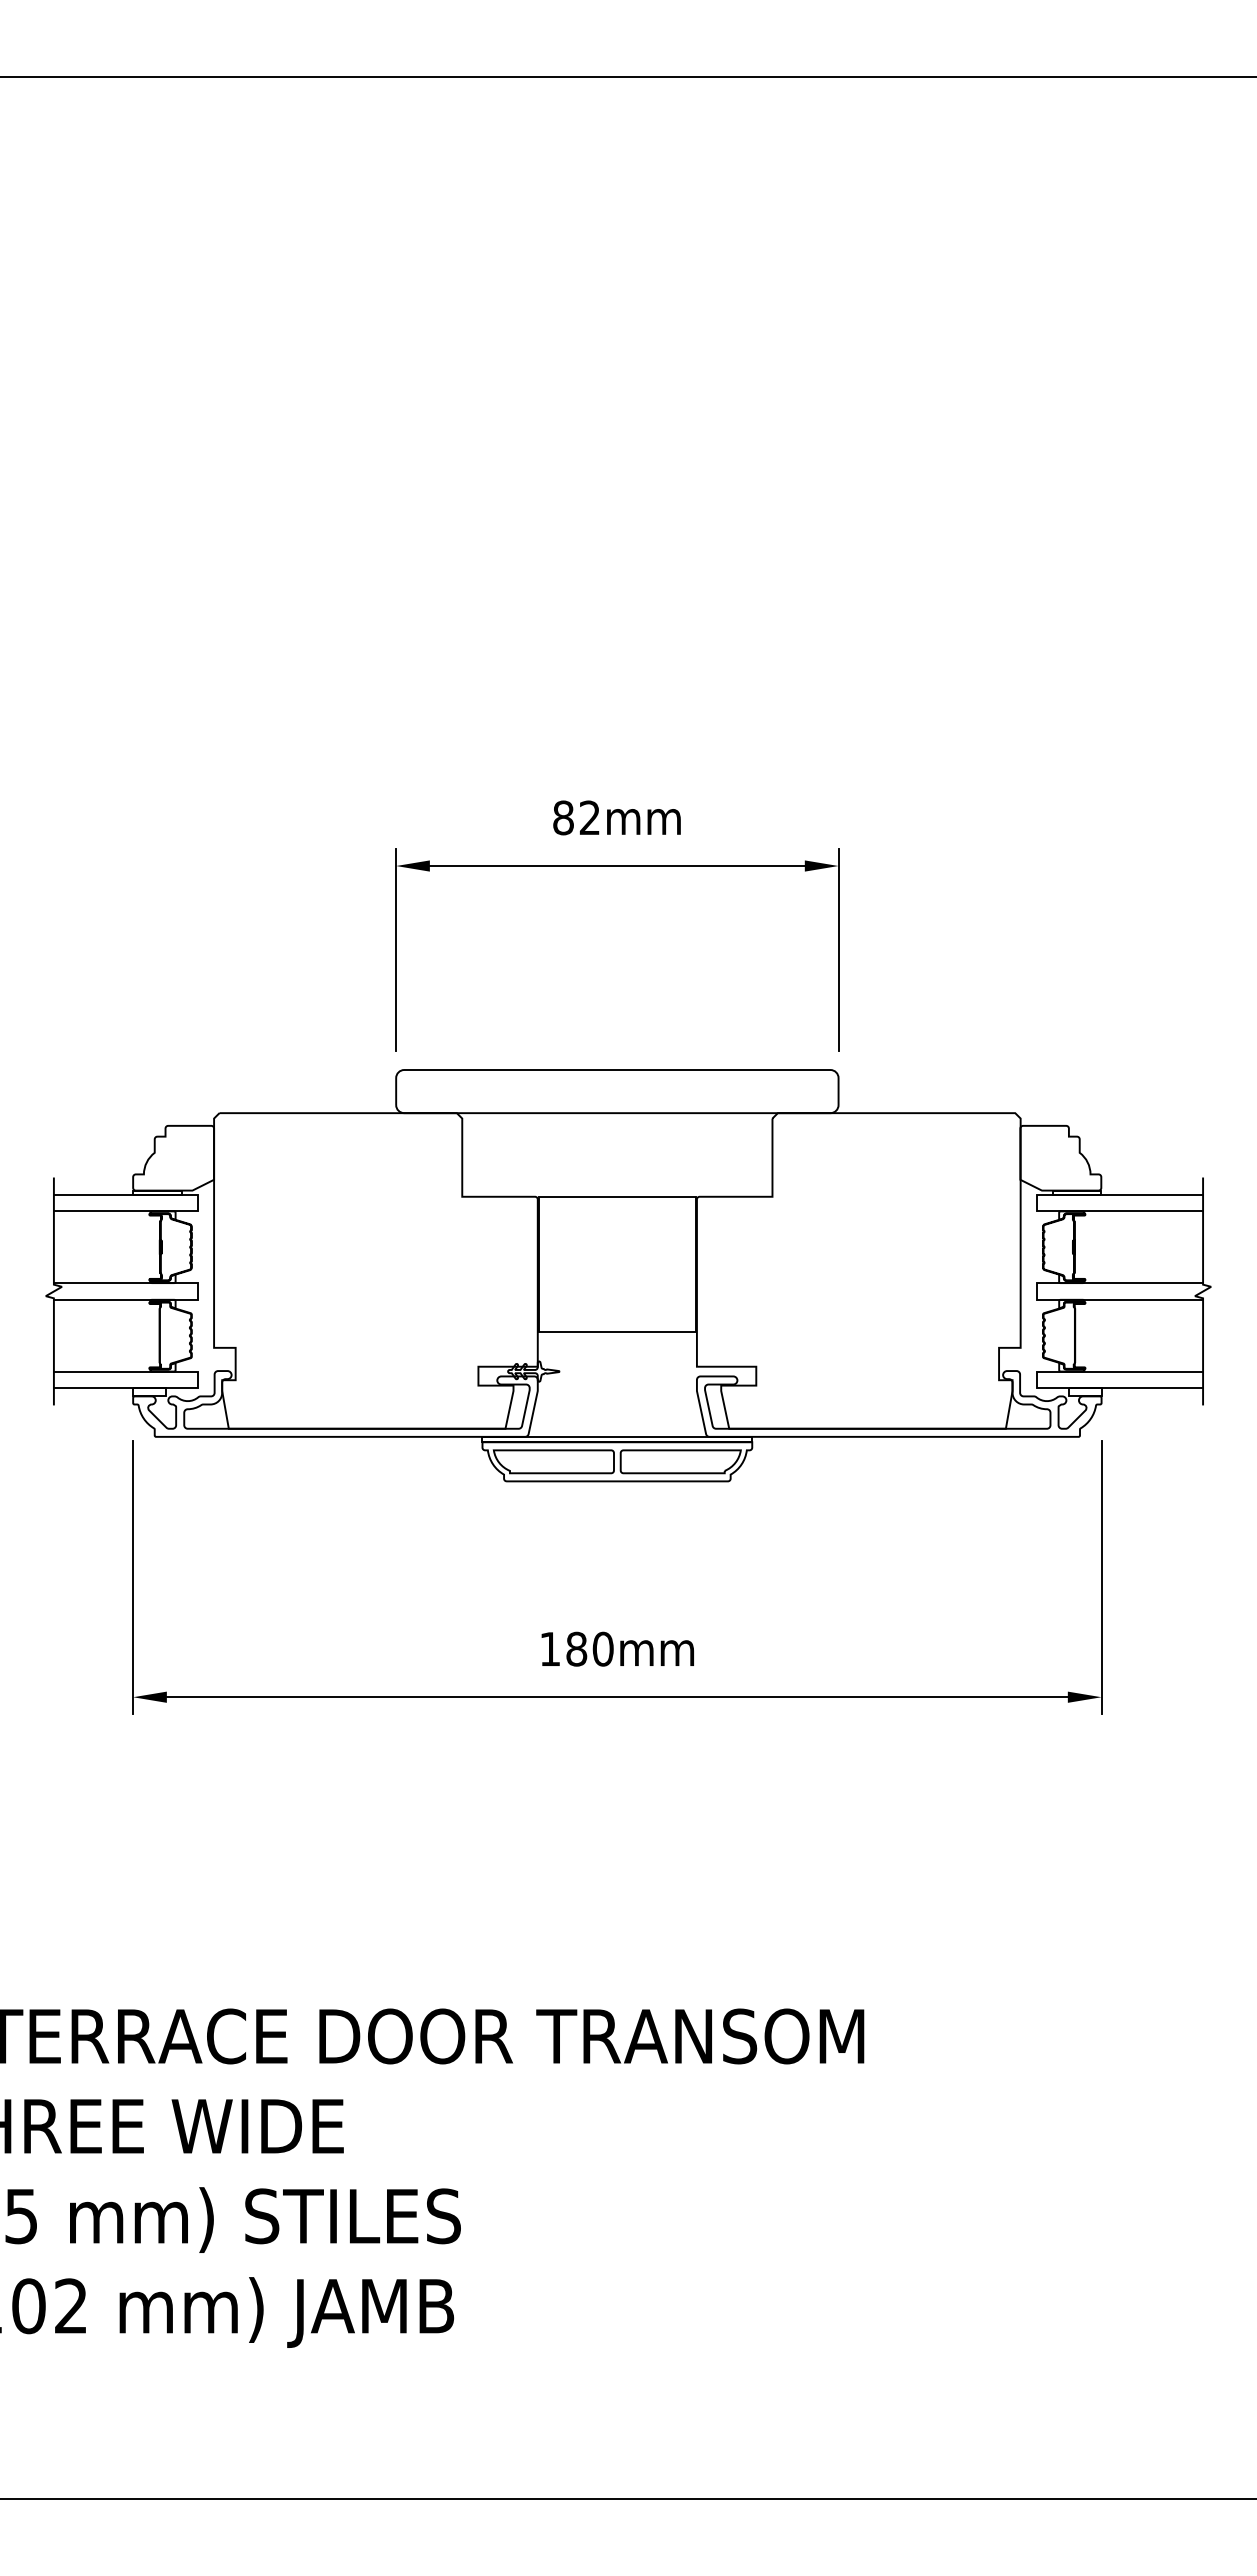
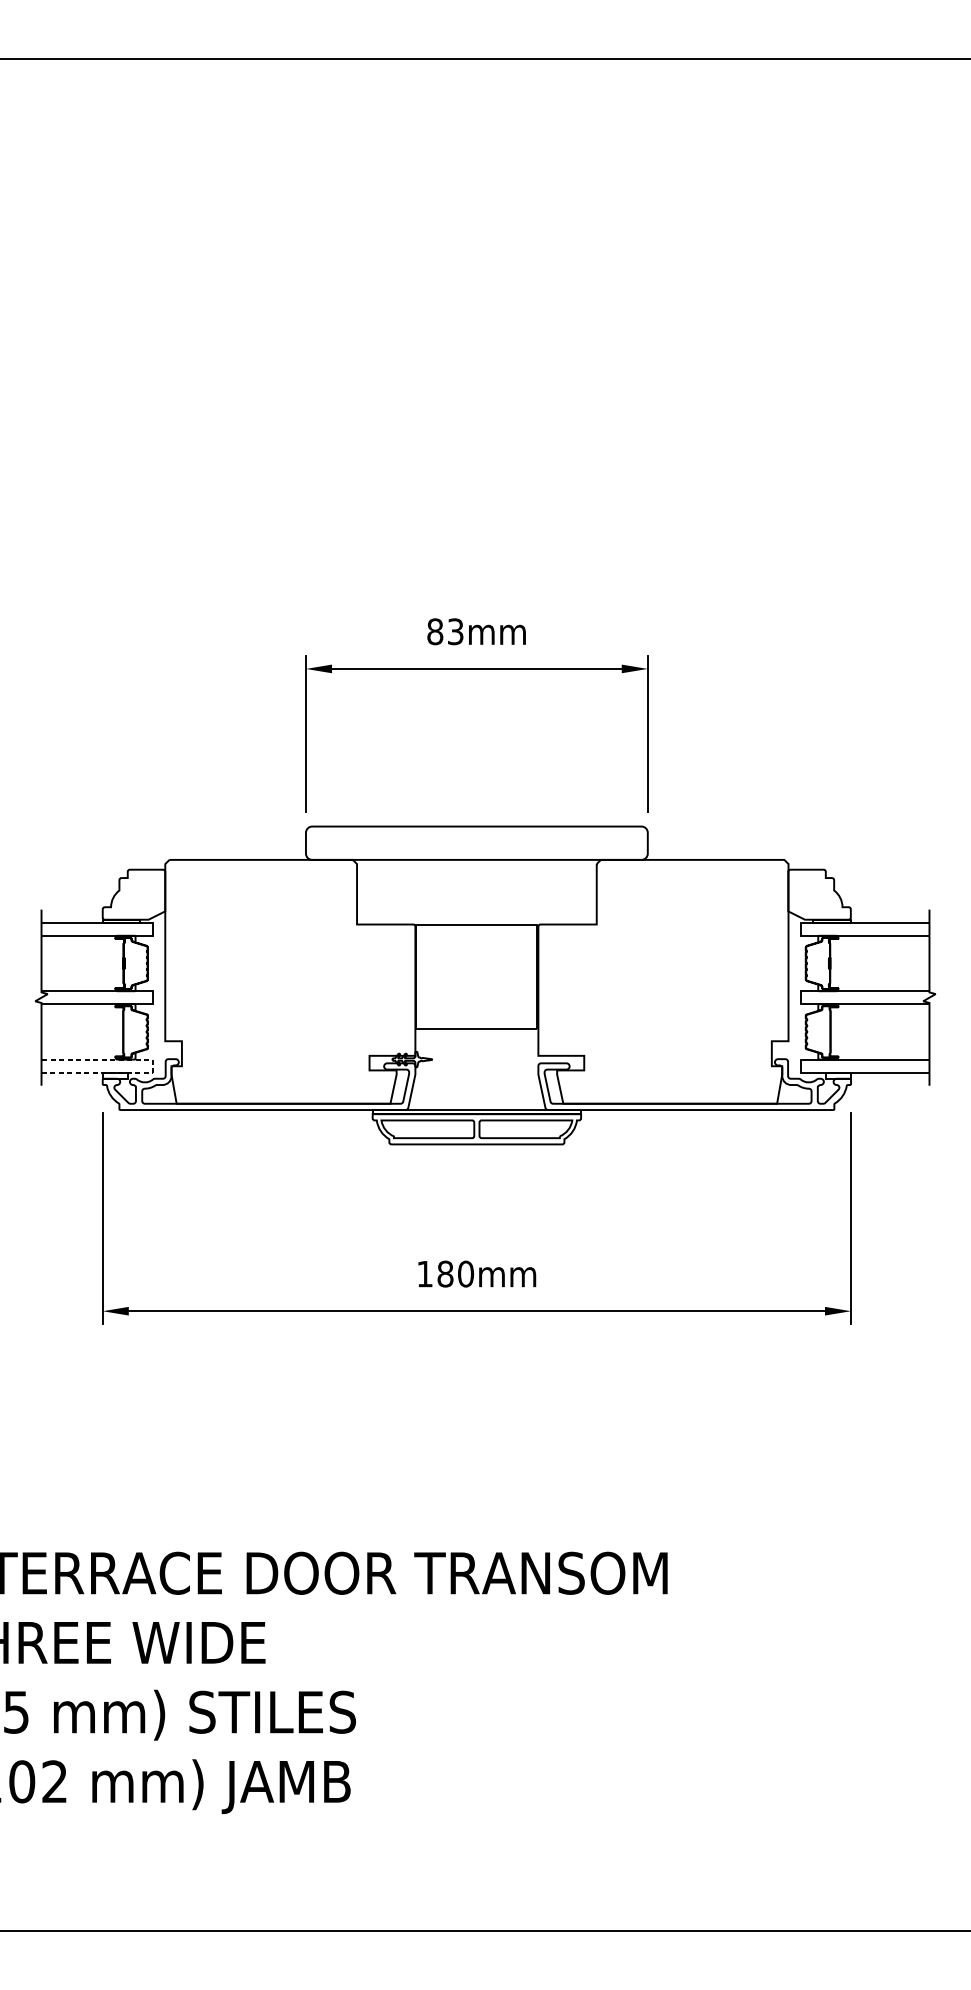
text: (589, 817) -> (455, 631), 82mm -> 83mm
line: (197, 1379) -> (152, 1065), solid -> dashed

